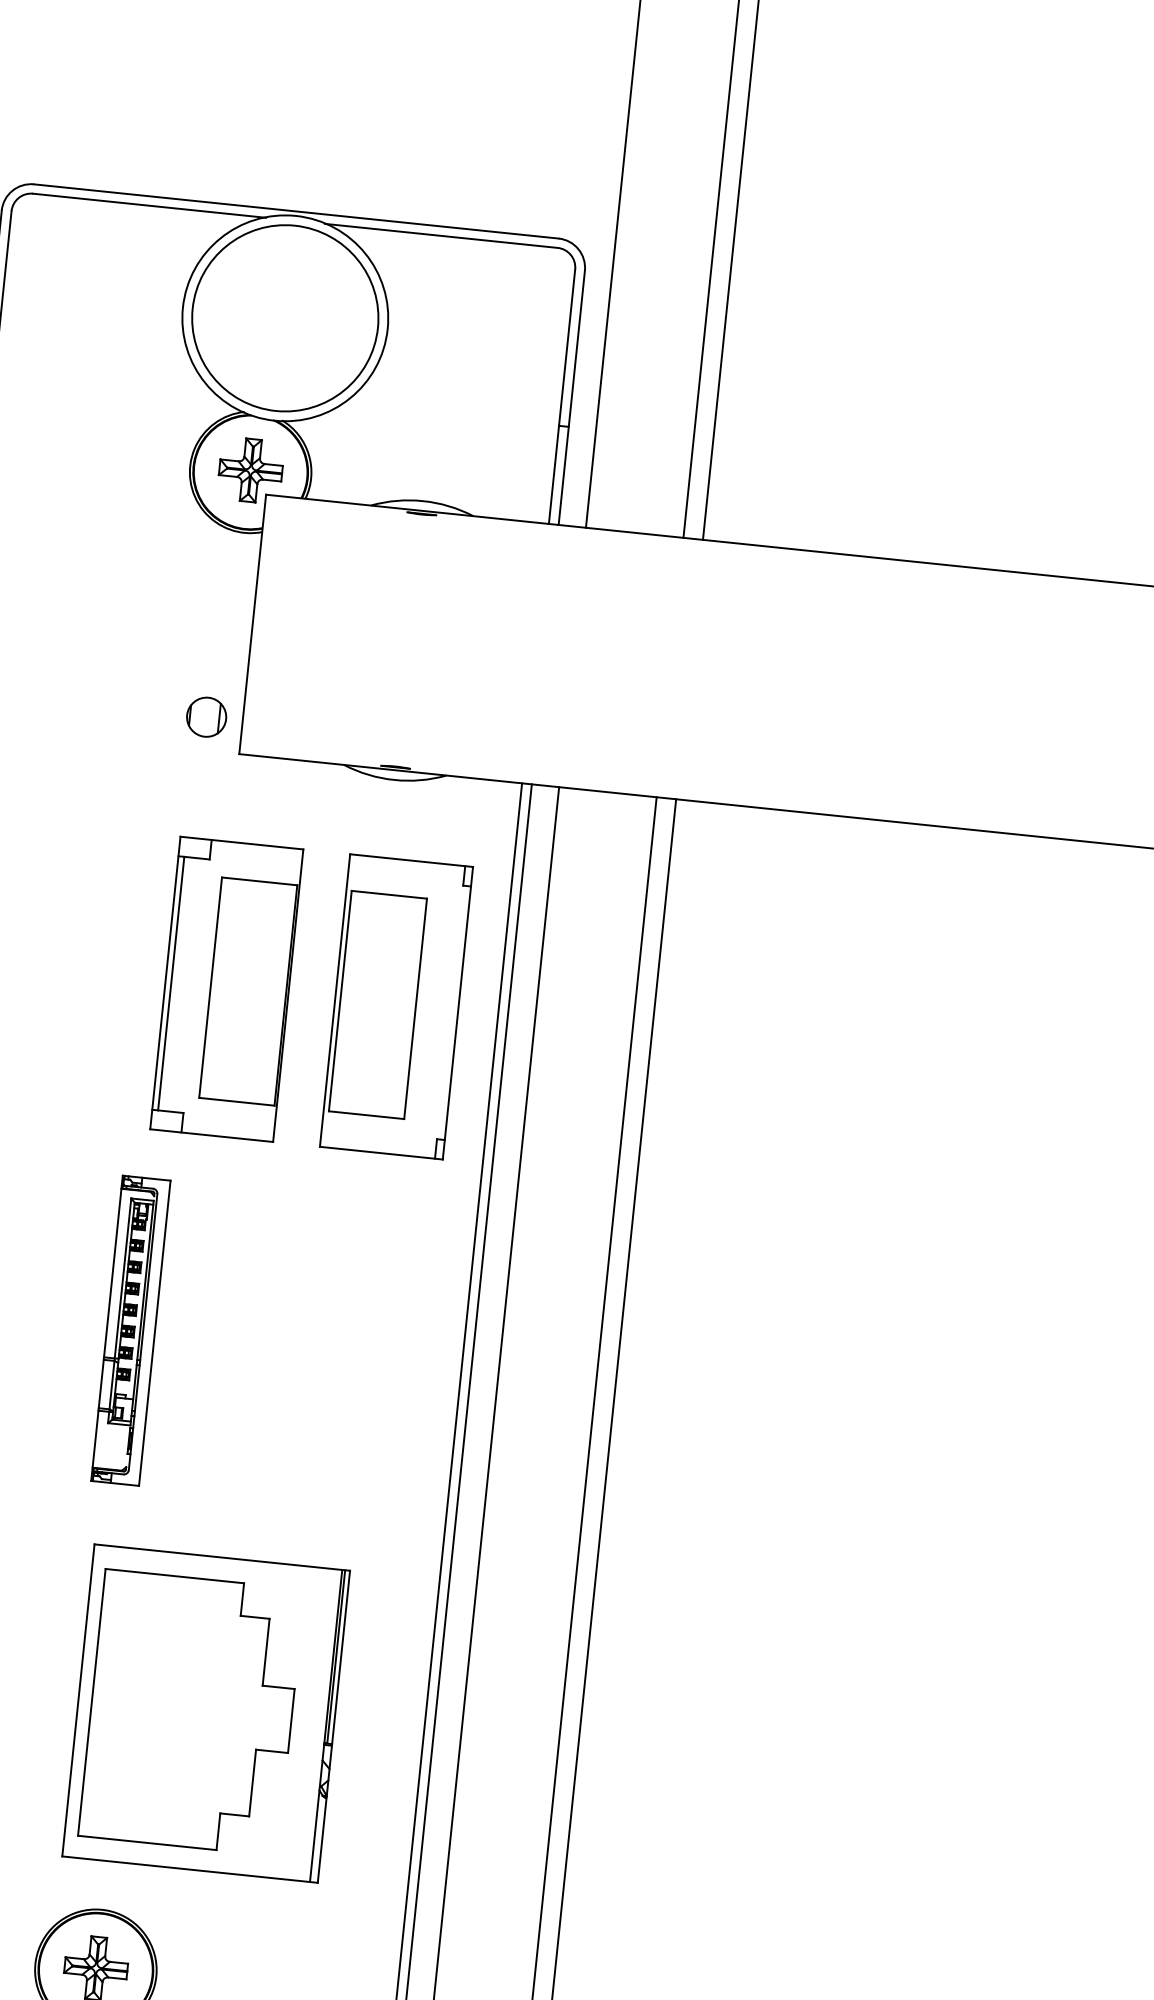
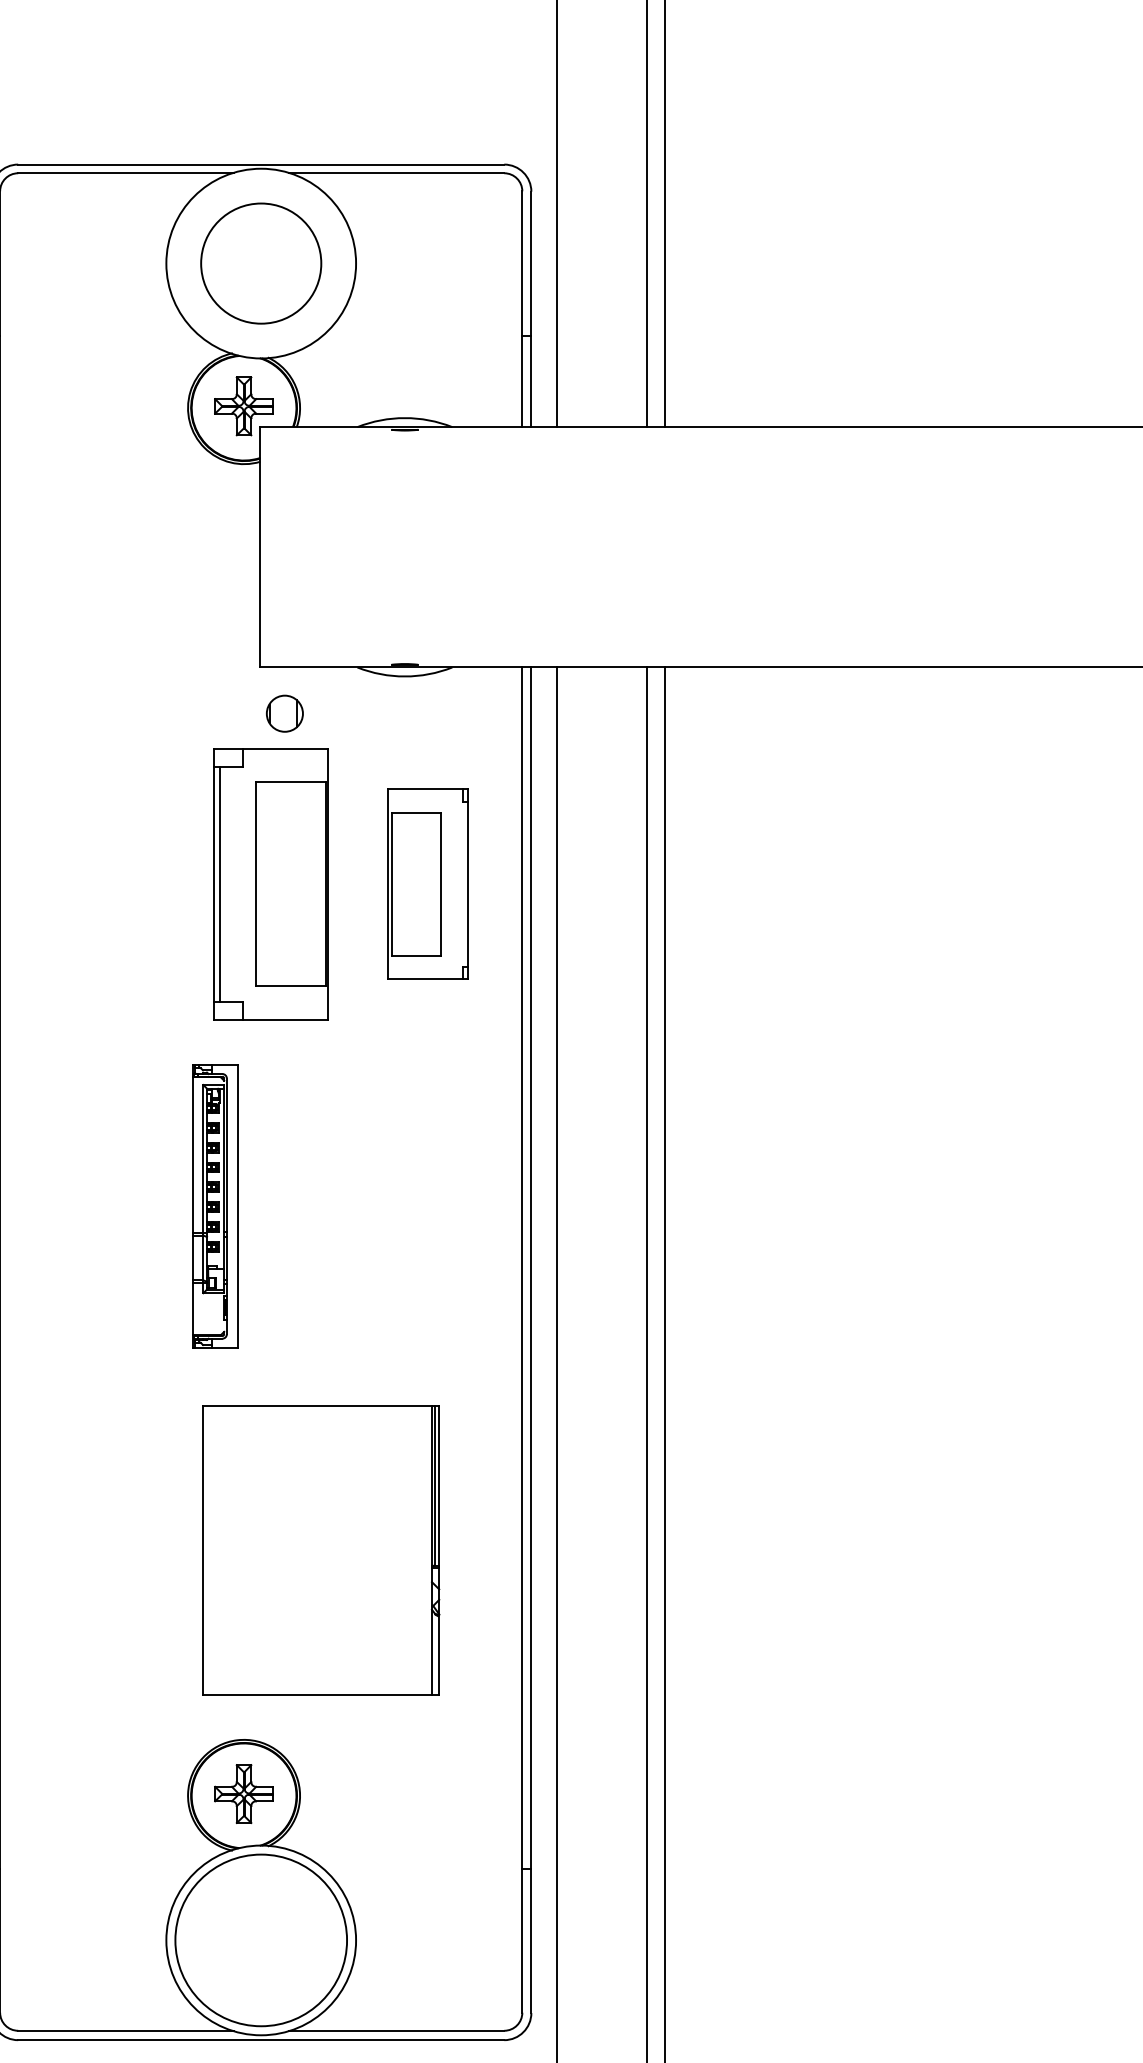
circle: (285, 318) -> (261, 263), size x0.7
part: (206, 716) -> (284, 713), moved
part: (395, 1007) -> (427, 884), size x0.7
part: (191, 1712) -> (307, 1550), removed

